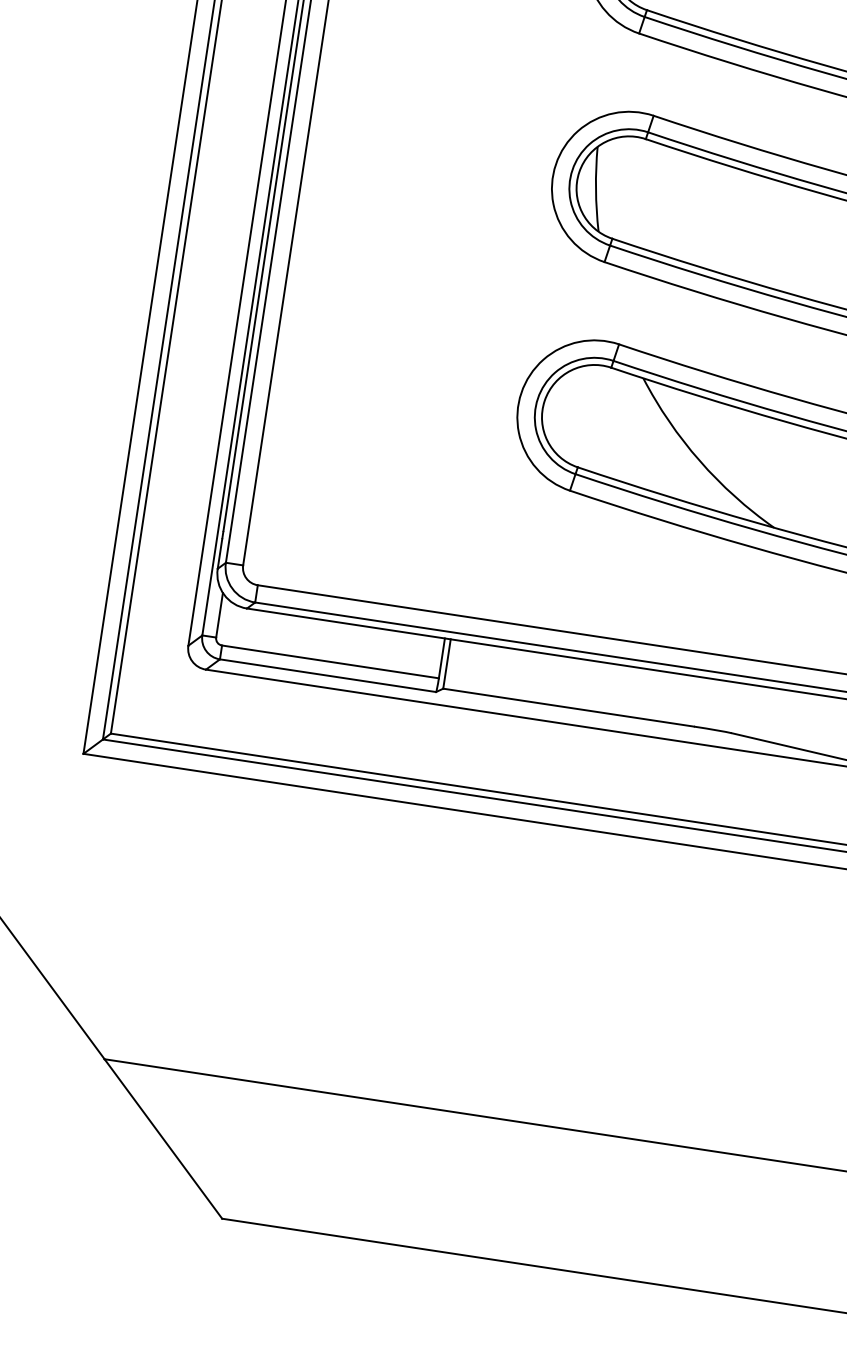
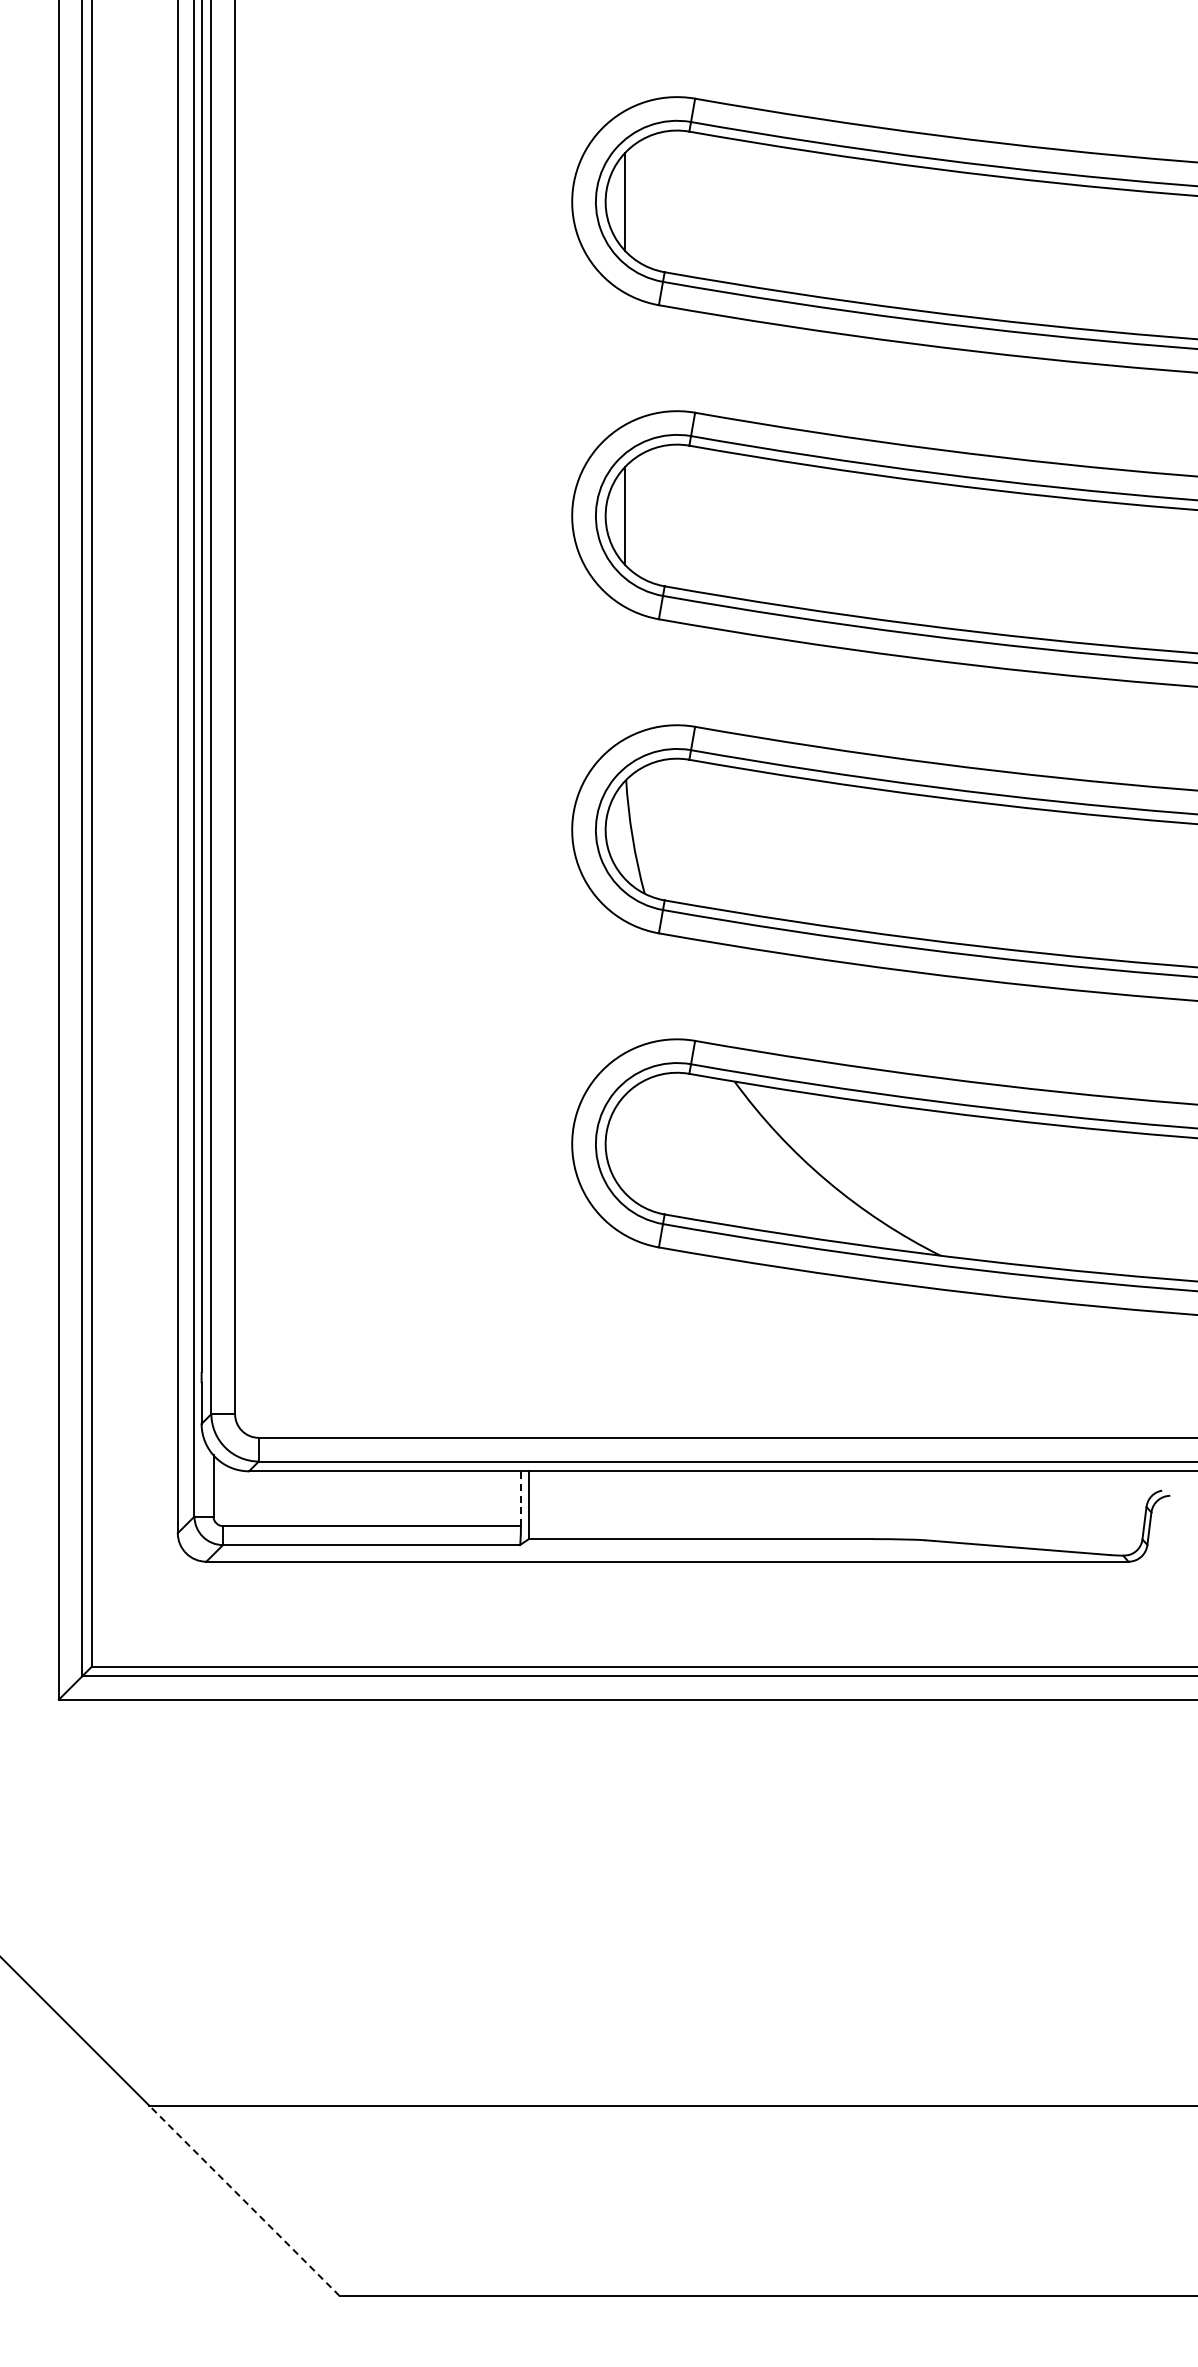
line: (441, 658) -> (520, 1498), solid -> dashed
line: (163, 1138) -> (244, 2200), solid -> dashed

